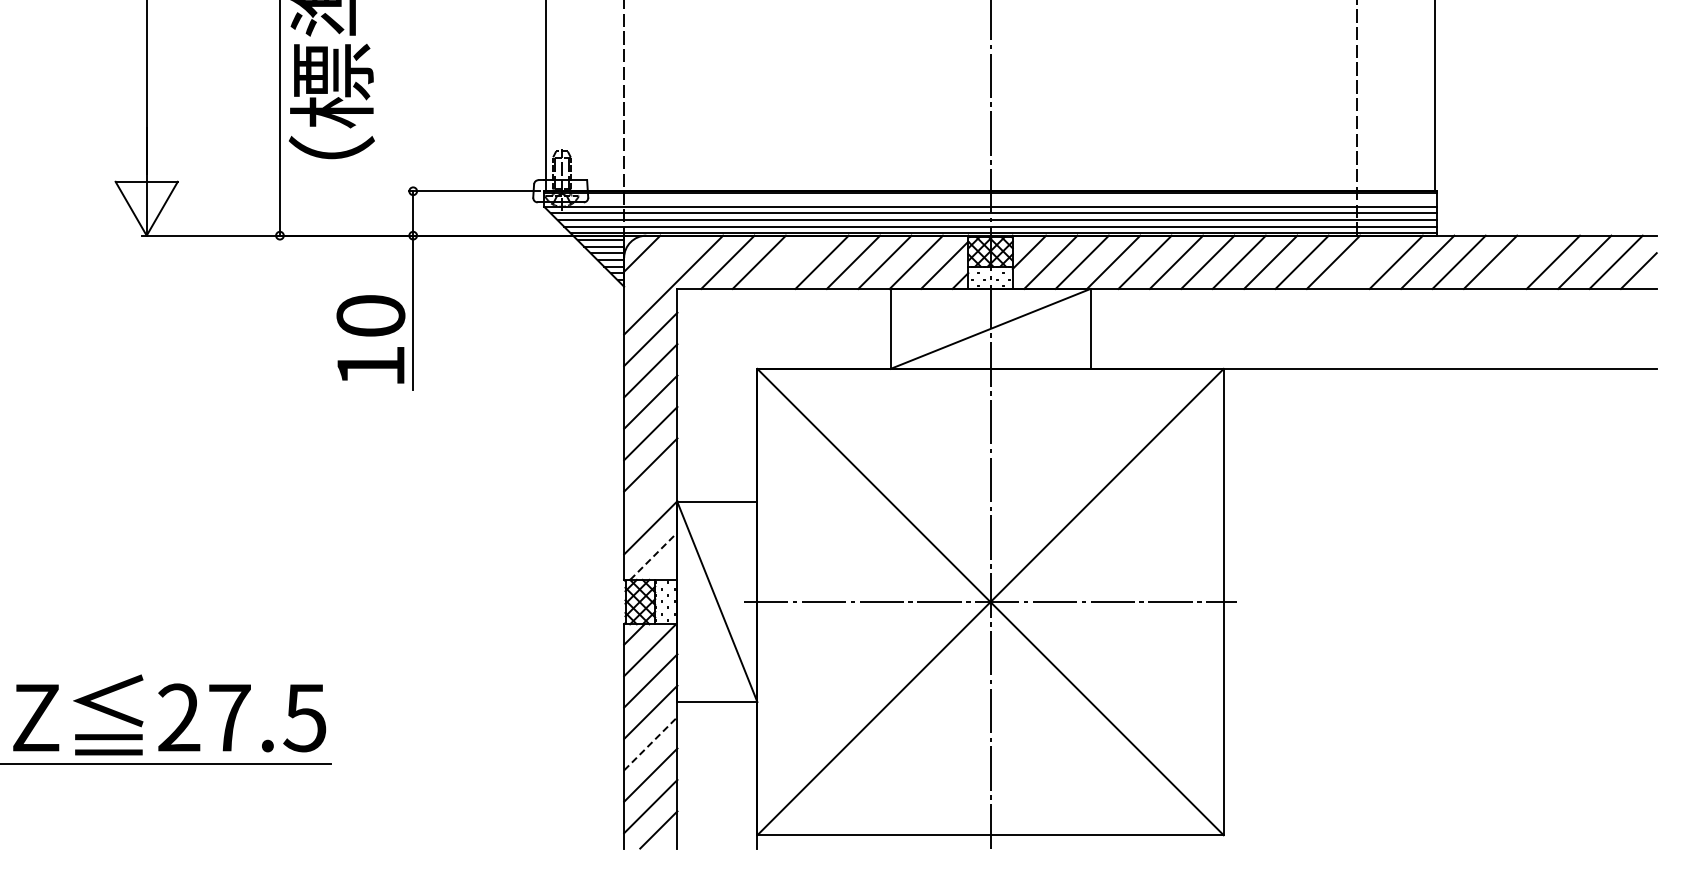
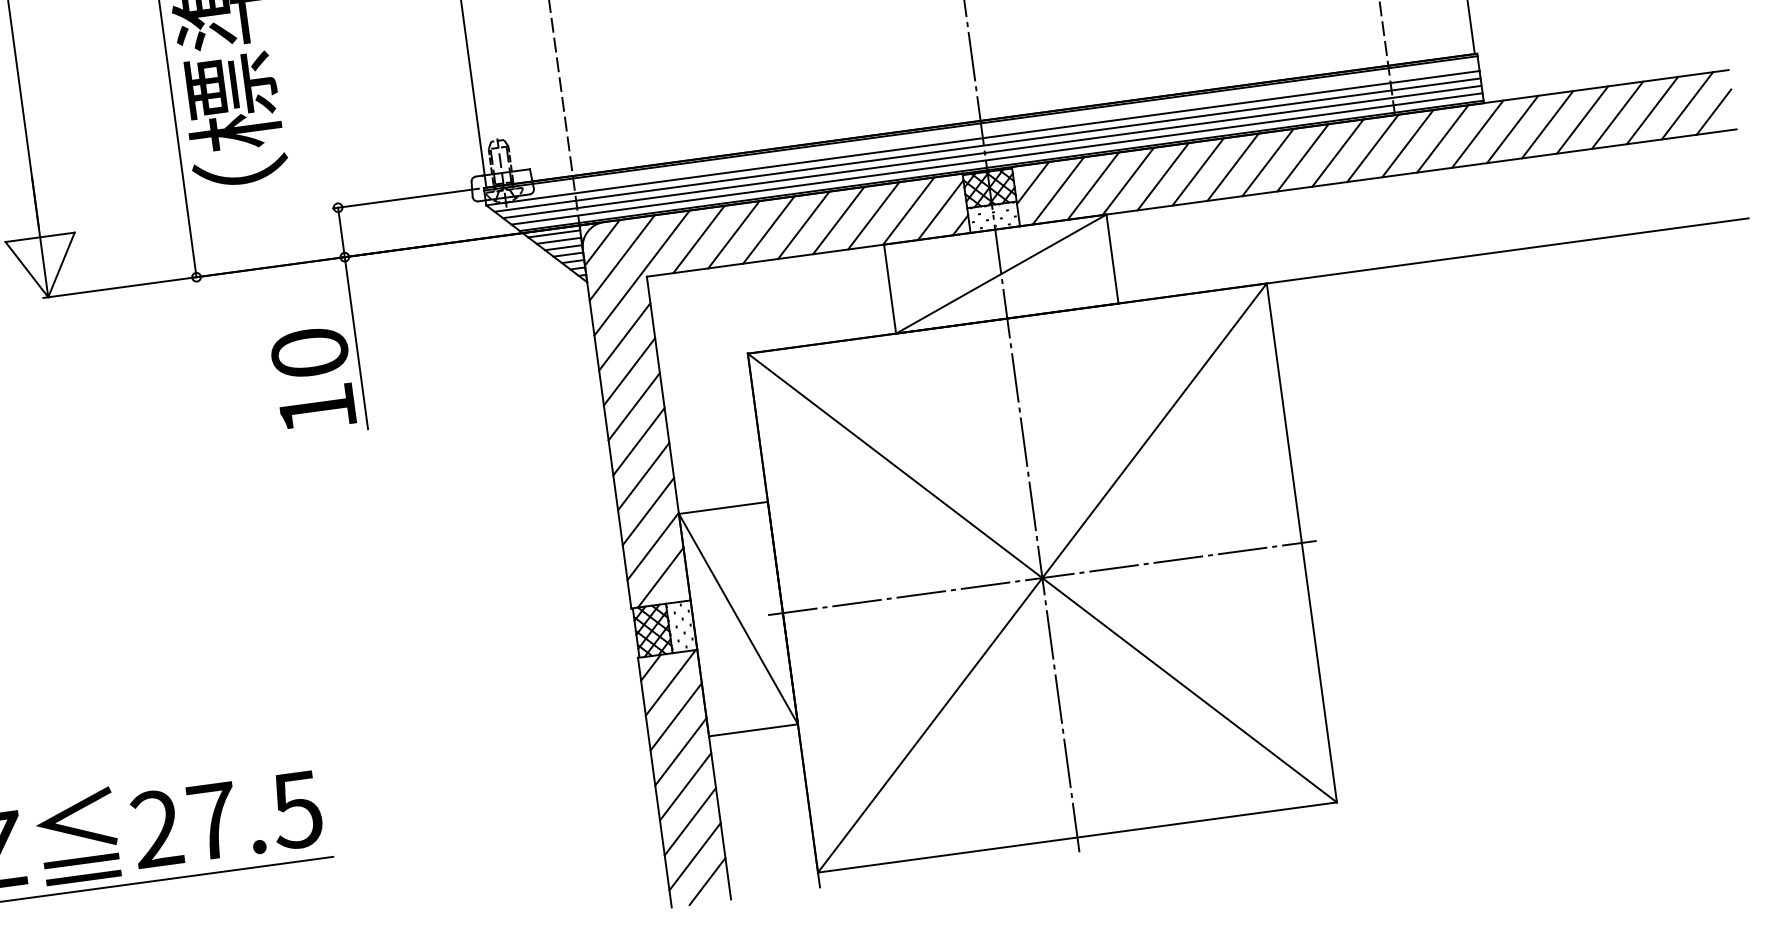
line: (790, 261) -> (768, 229), added
line: (1364, 261) -> (1407, 142), added
line: (1521, 261) -> (1581, 119), added
line: (657, 269) -> (621, 258), added
line: (650, 496) -> (648, 511), added
line: (654, 555) -> (661, 576), dashed -> solid
line: (650, 743) -> (685, 786), dashed -> solid

